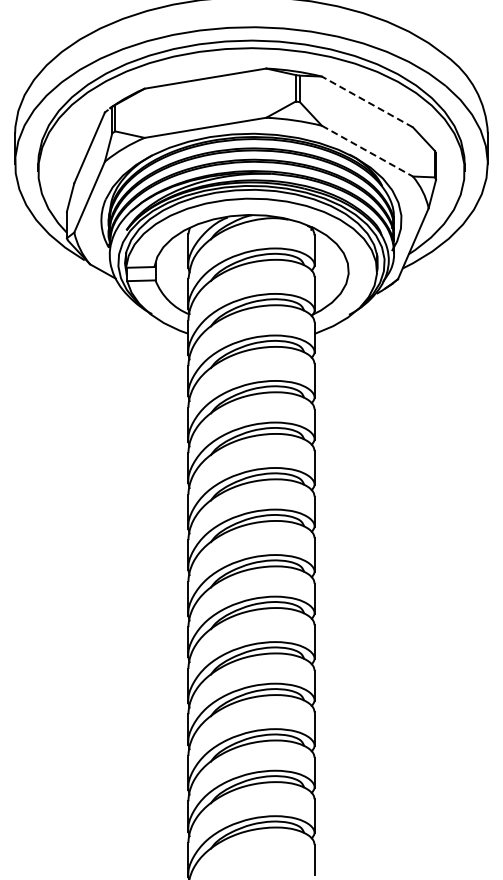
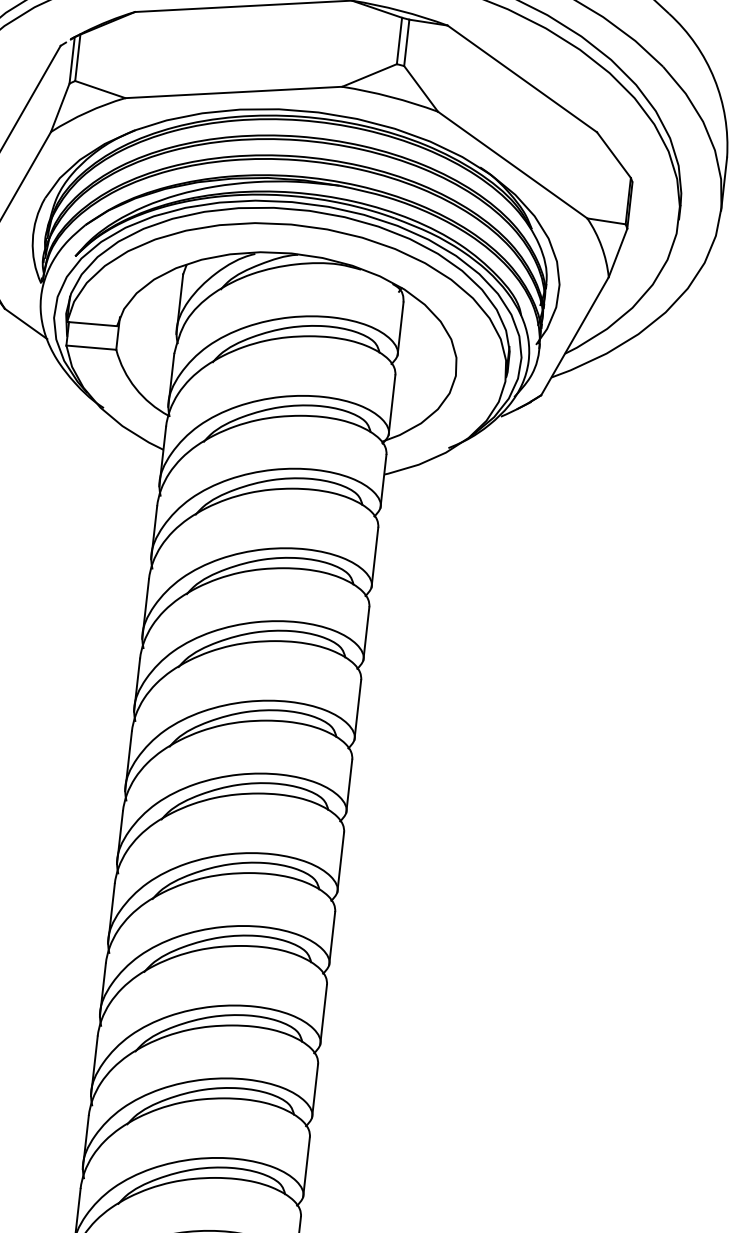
line: (366, 101) -> (520, 77), dashed -> solid
line: (367, 151) -> (512, 165), dashed -> solid

